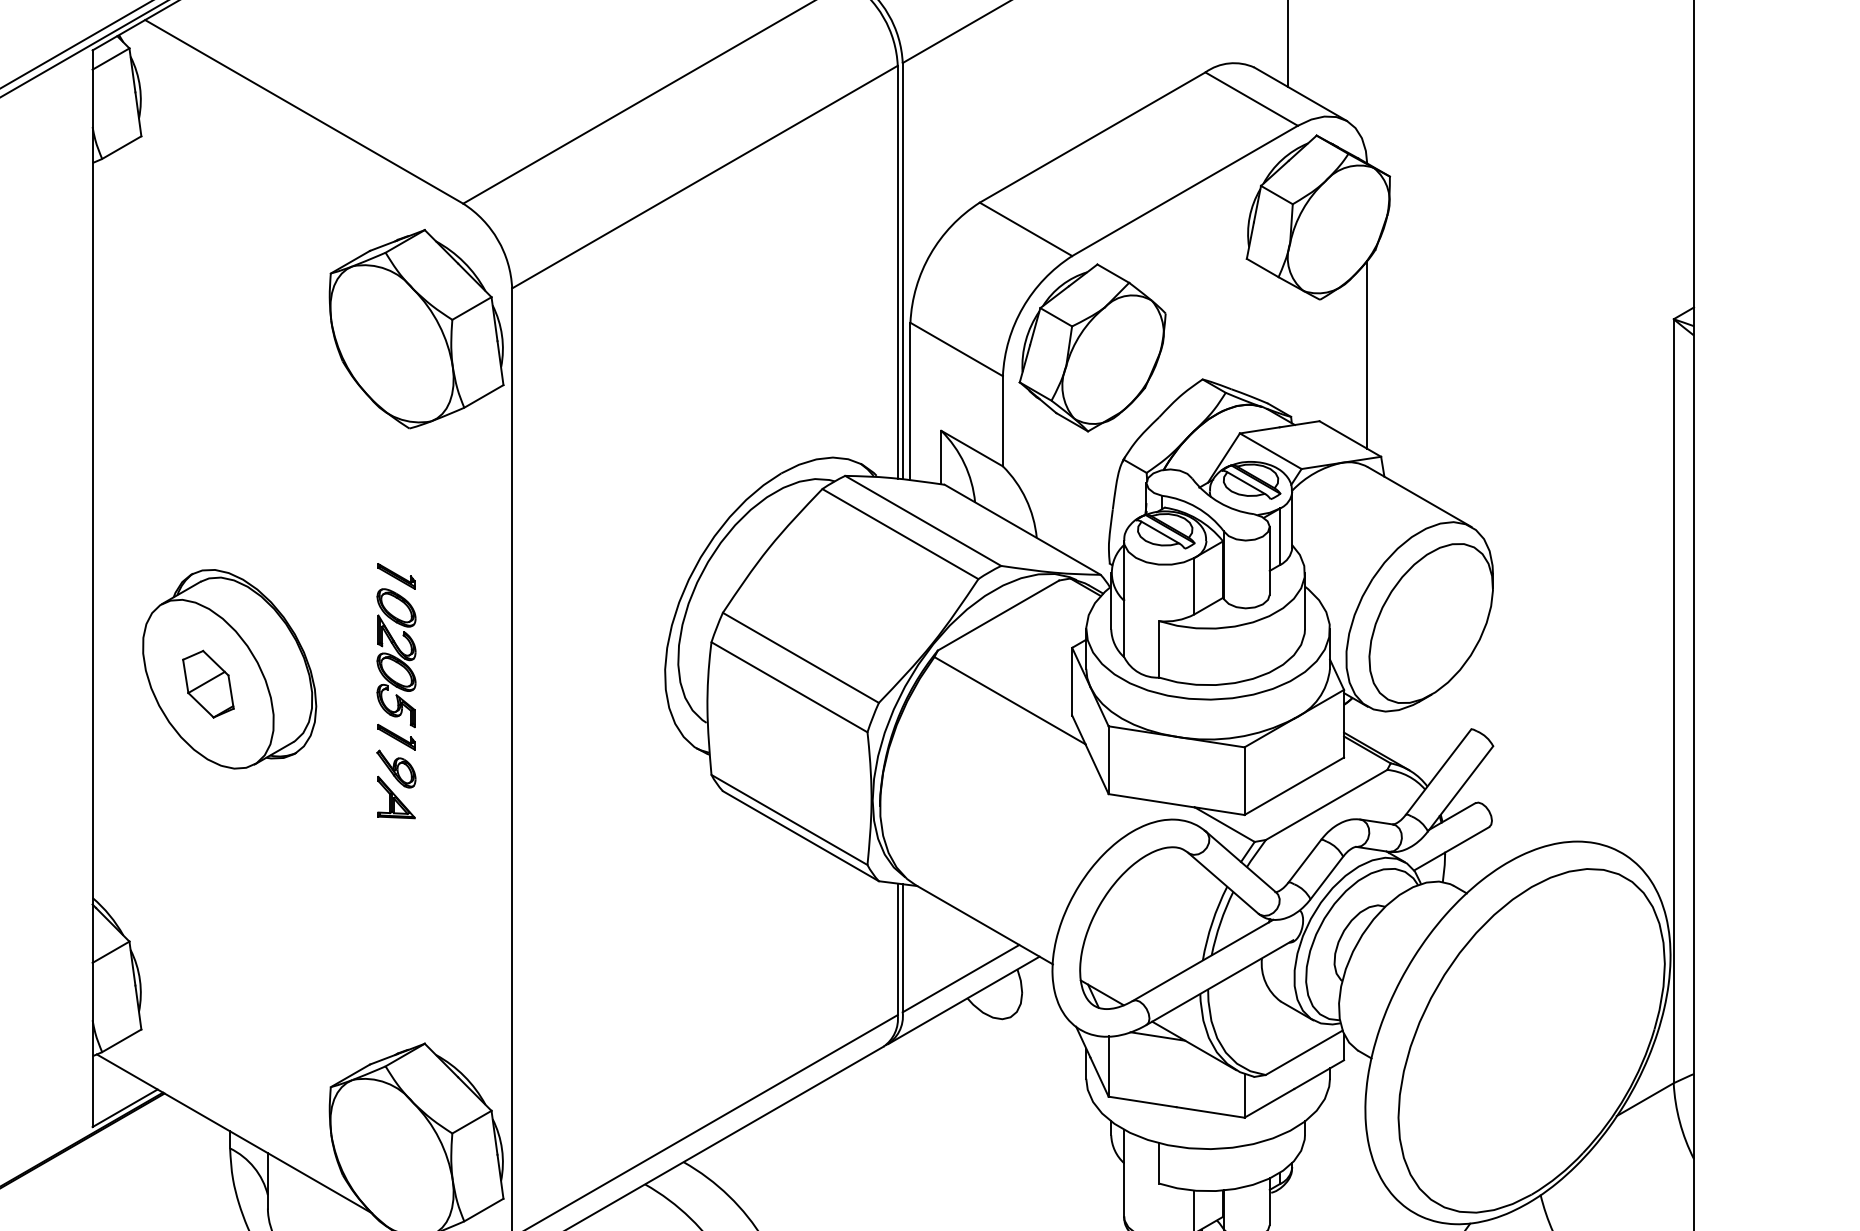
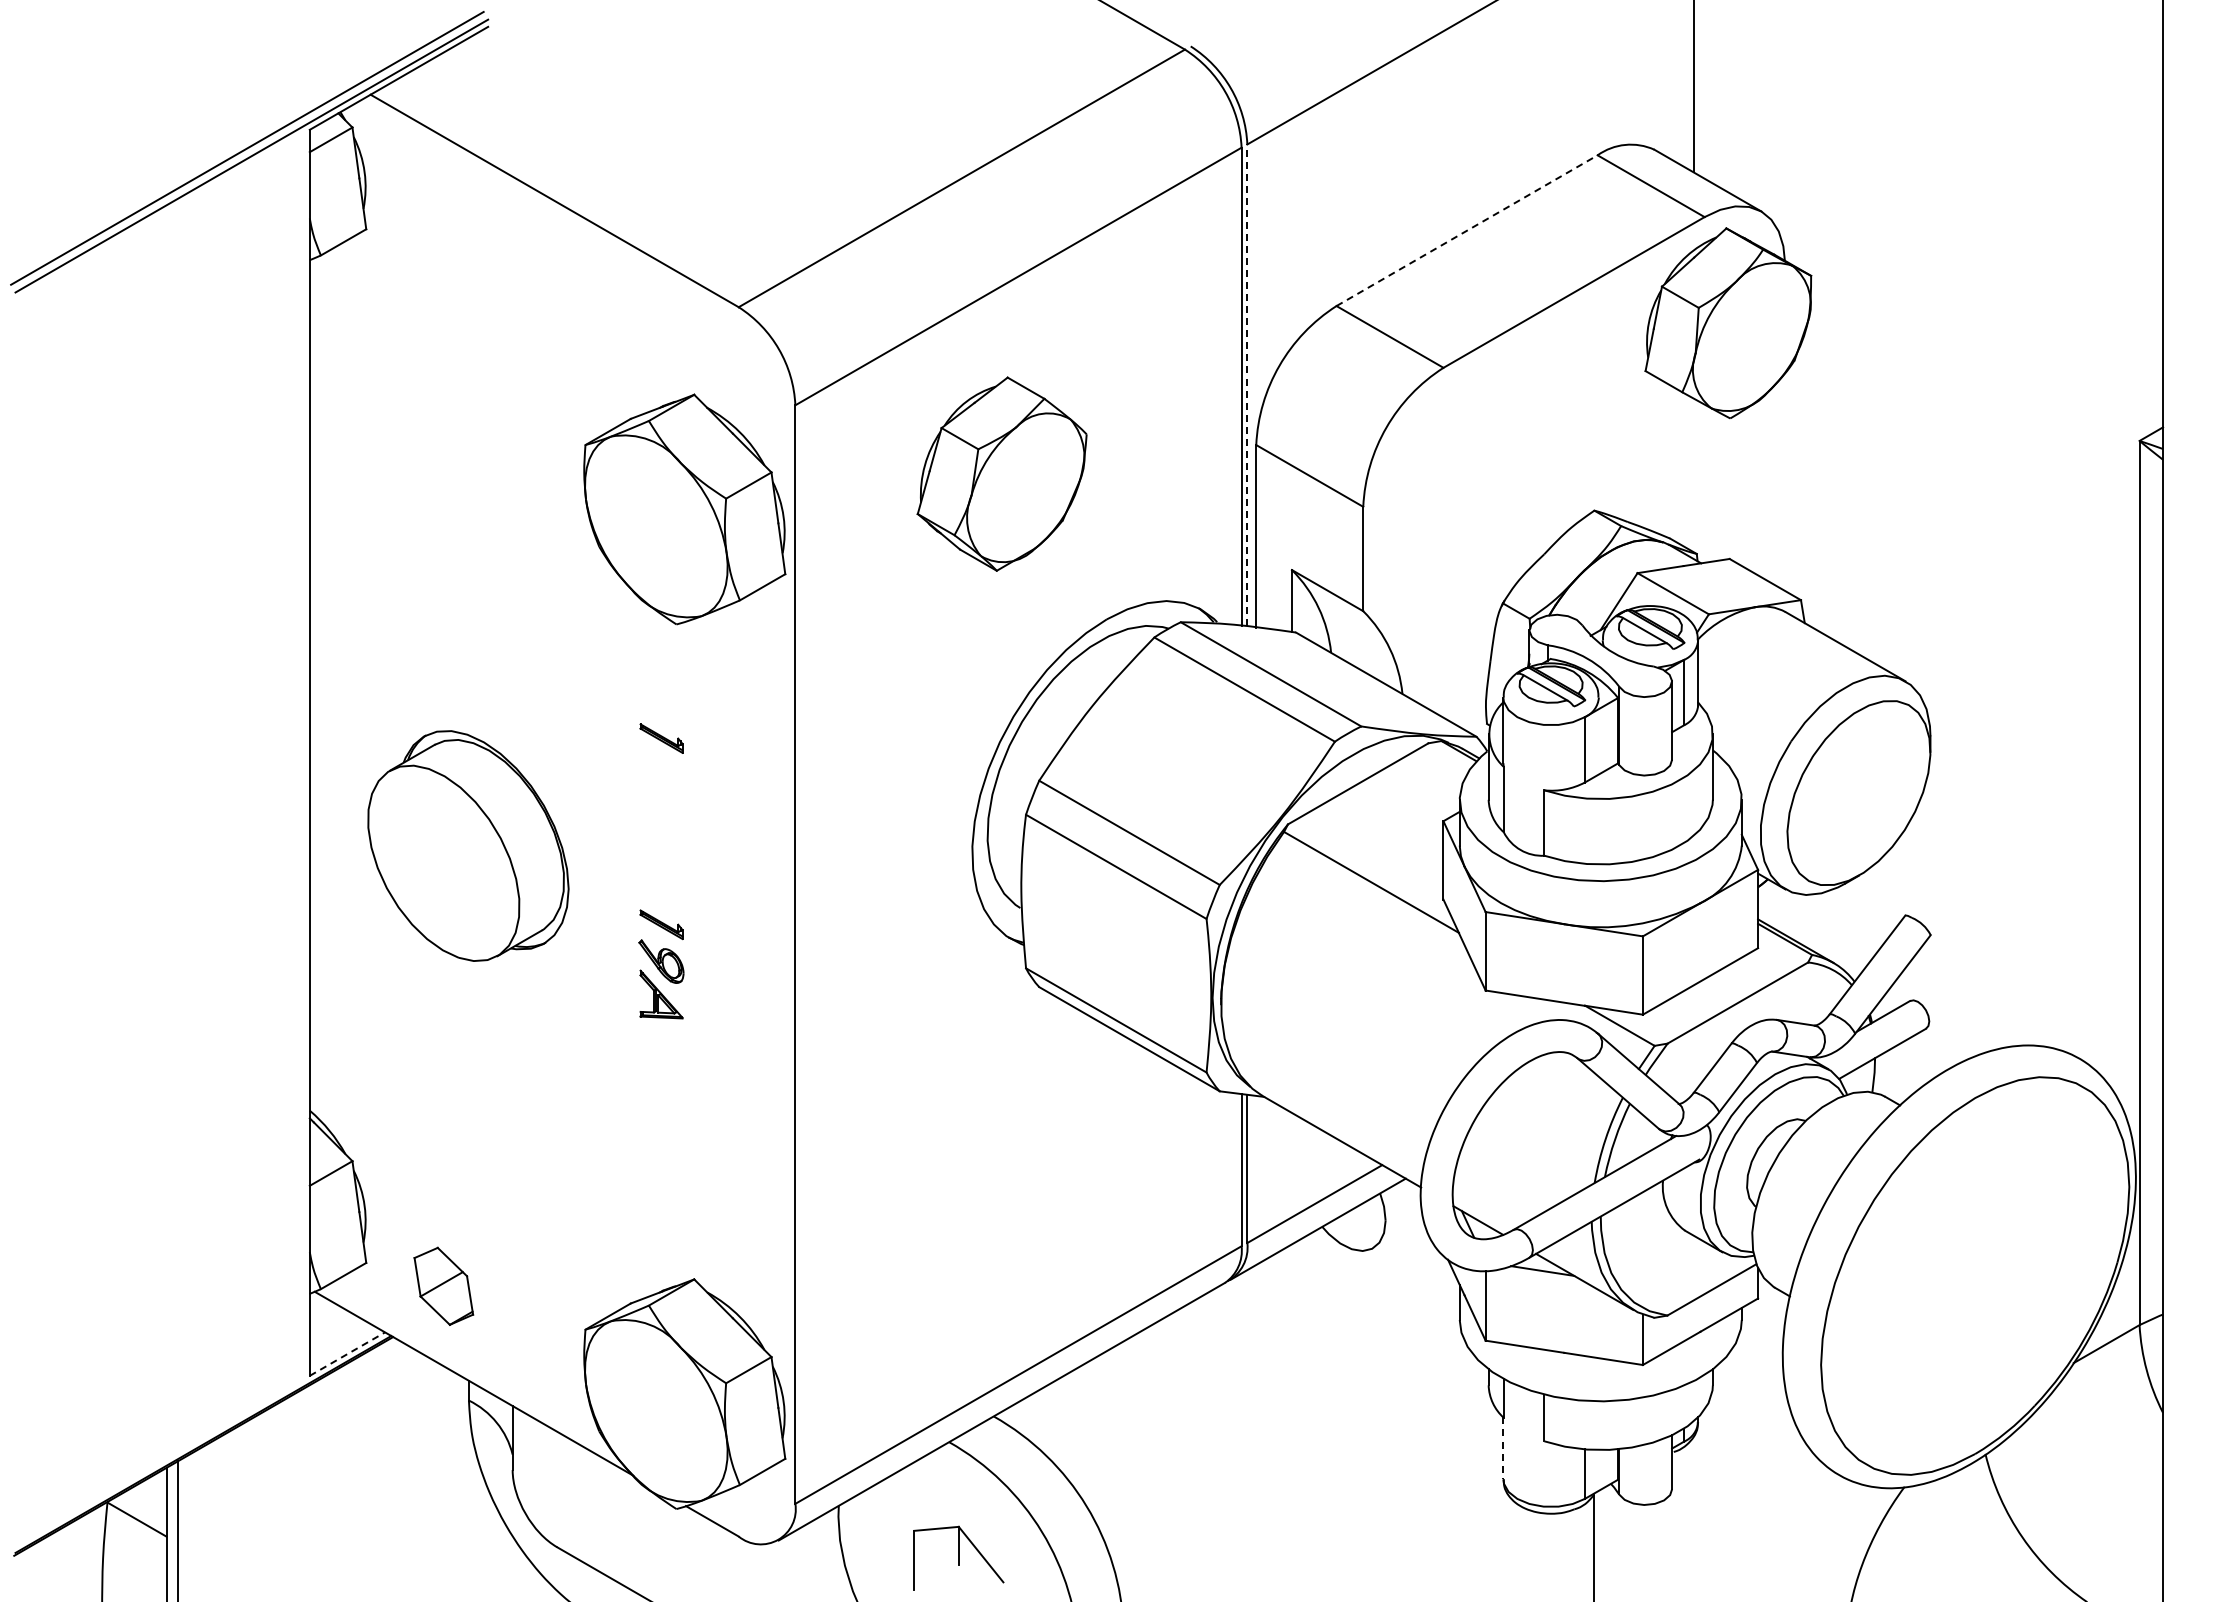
line: (1092, 137) -> (1467, 230), solid -> dashed
line: (902, 271) -> (1247, 385), solid -> dashed
part: (416, 329) -> (684, 509), moved
part: (1092, 347) -> (1001, 473), moved
line: (1366, 354) -> (1784, 481), removed
part: (396, 657) -> (661, 832), removed
part: (208, 683) -> (443, 1285), moved
line: (125, 1107) -> (347, 1353), solid -> dashed
line: (1124, 1189) -> (1503, 1448), solid -> dashed

